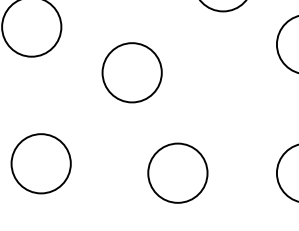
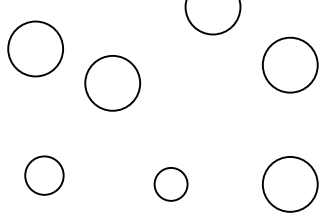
circle: (131, 72) -> (112, 83), moved
circle: (40, 163) -> (43, 175), size x0.7
circle: (177, 172) -> (170, 183), size x0.6

